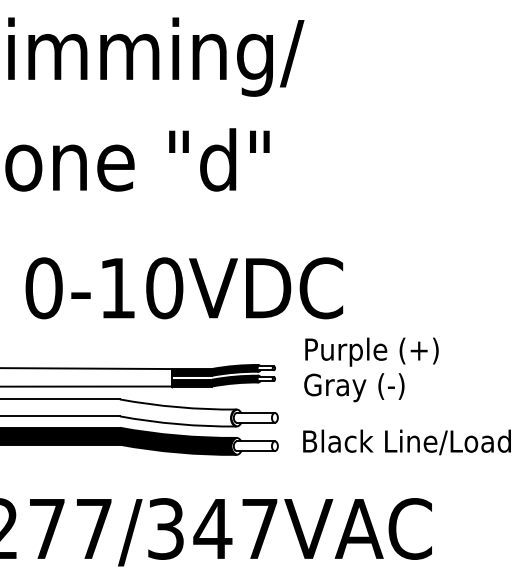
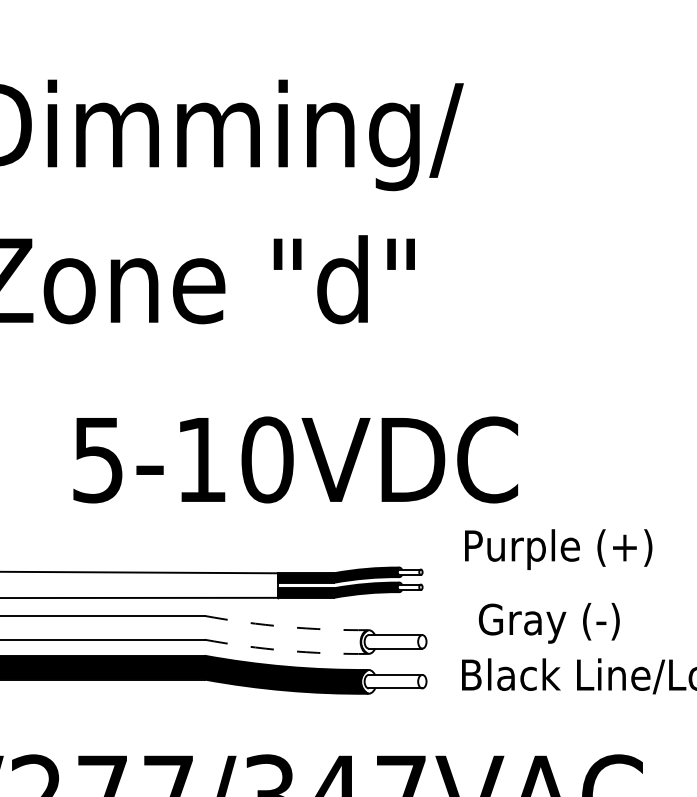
text: (43, 288) -> (97, 460), 0-10VDC -> 5-10VDC
text: (354, 387) -> (549, 623), moved
arc: (178, 407) -> (286, 627), solid -> dashed
arc: (178, 424) -> (286, 651), solid -> dashed

